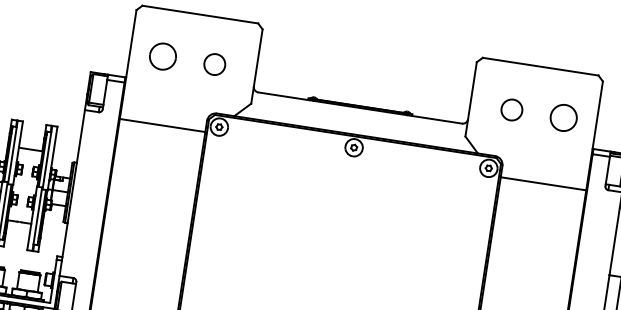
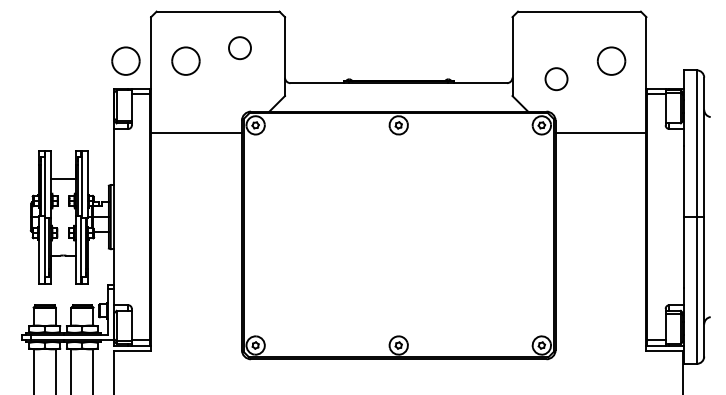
part: (106, 47) -> (125, 60), added
circle: (214, 64) -> (239, 48), moved
circle: (511, 110) -> (556, 79), moved

